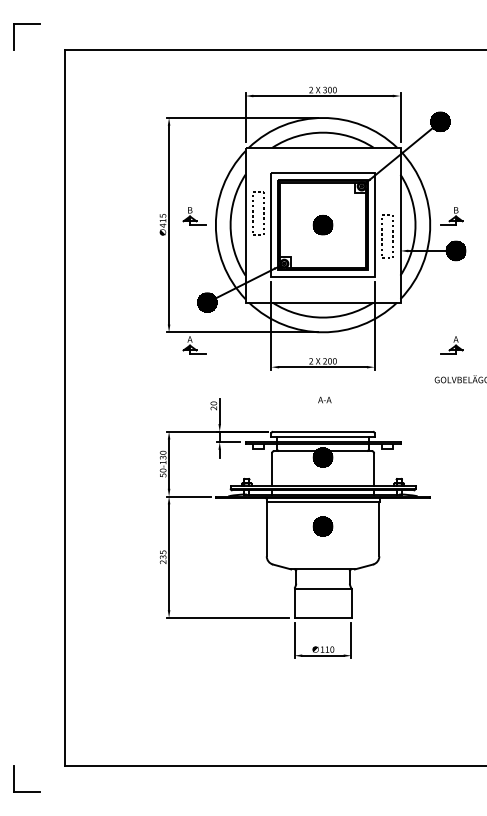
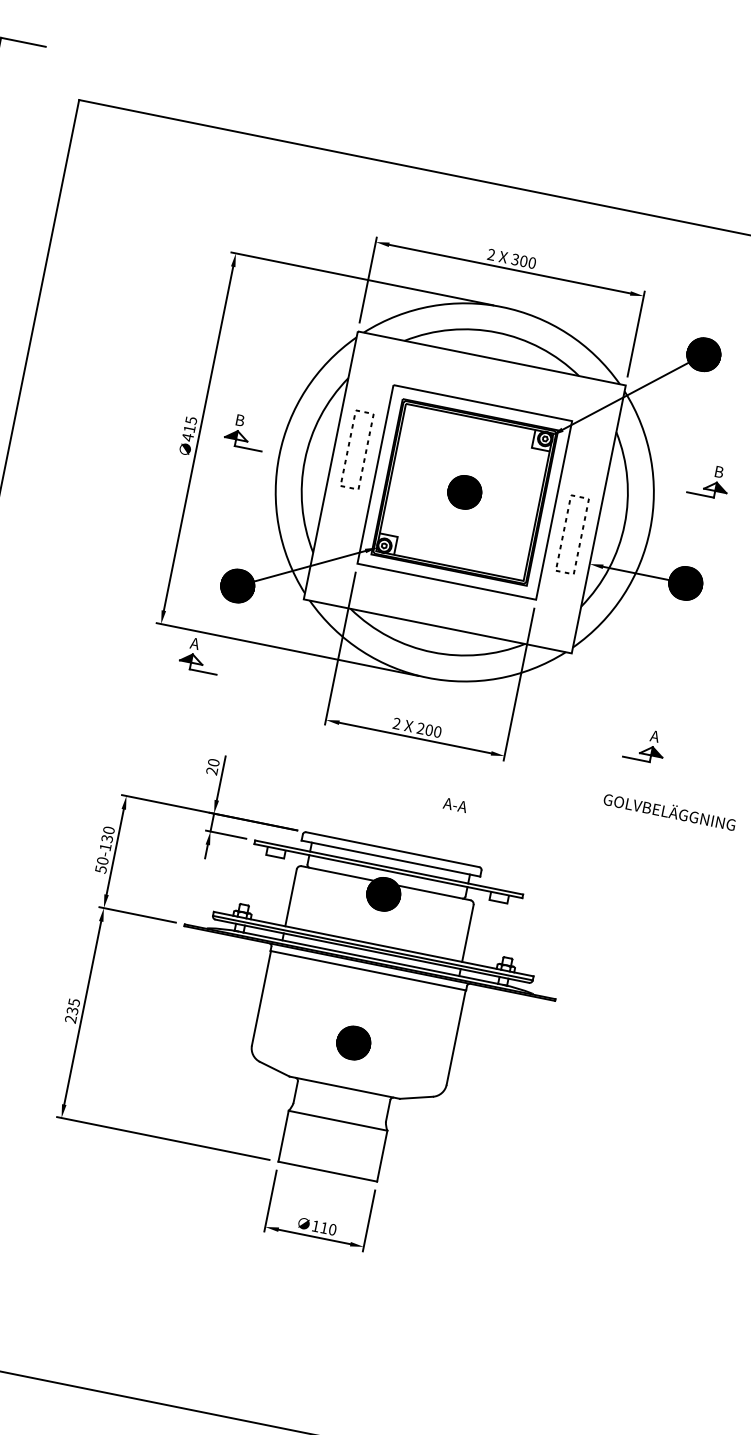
part: (451, 216) -> (709, 481), moved
text: (324, 399) -> (454, 804), moved
part: (322, 526) -> (352, 1042), moved

